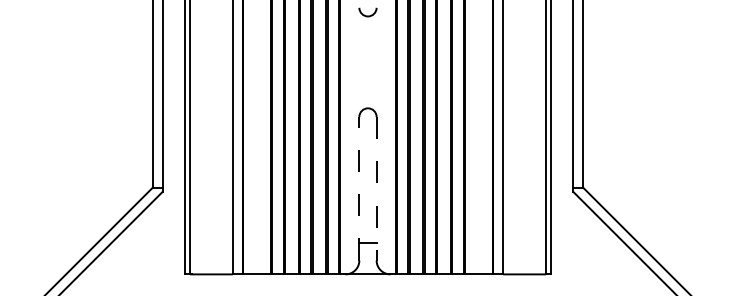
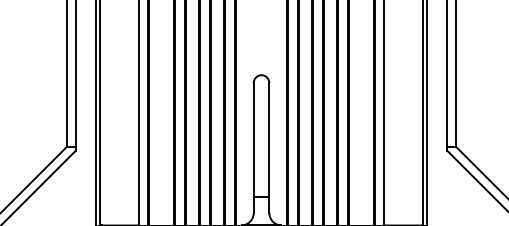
line: (359, 188) -> (253, 147), dashed -> solid
line: (376, 188) -> (269, 147), dashed -> solid

